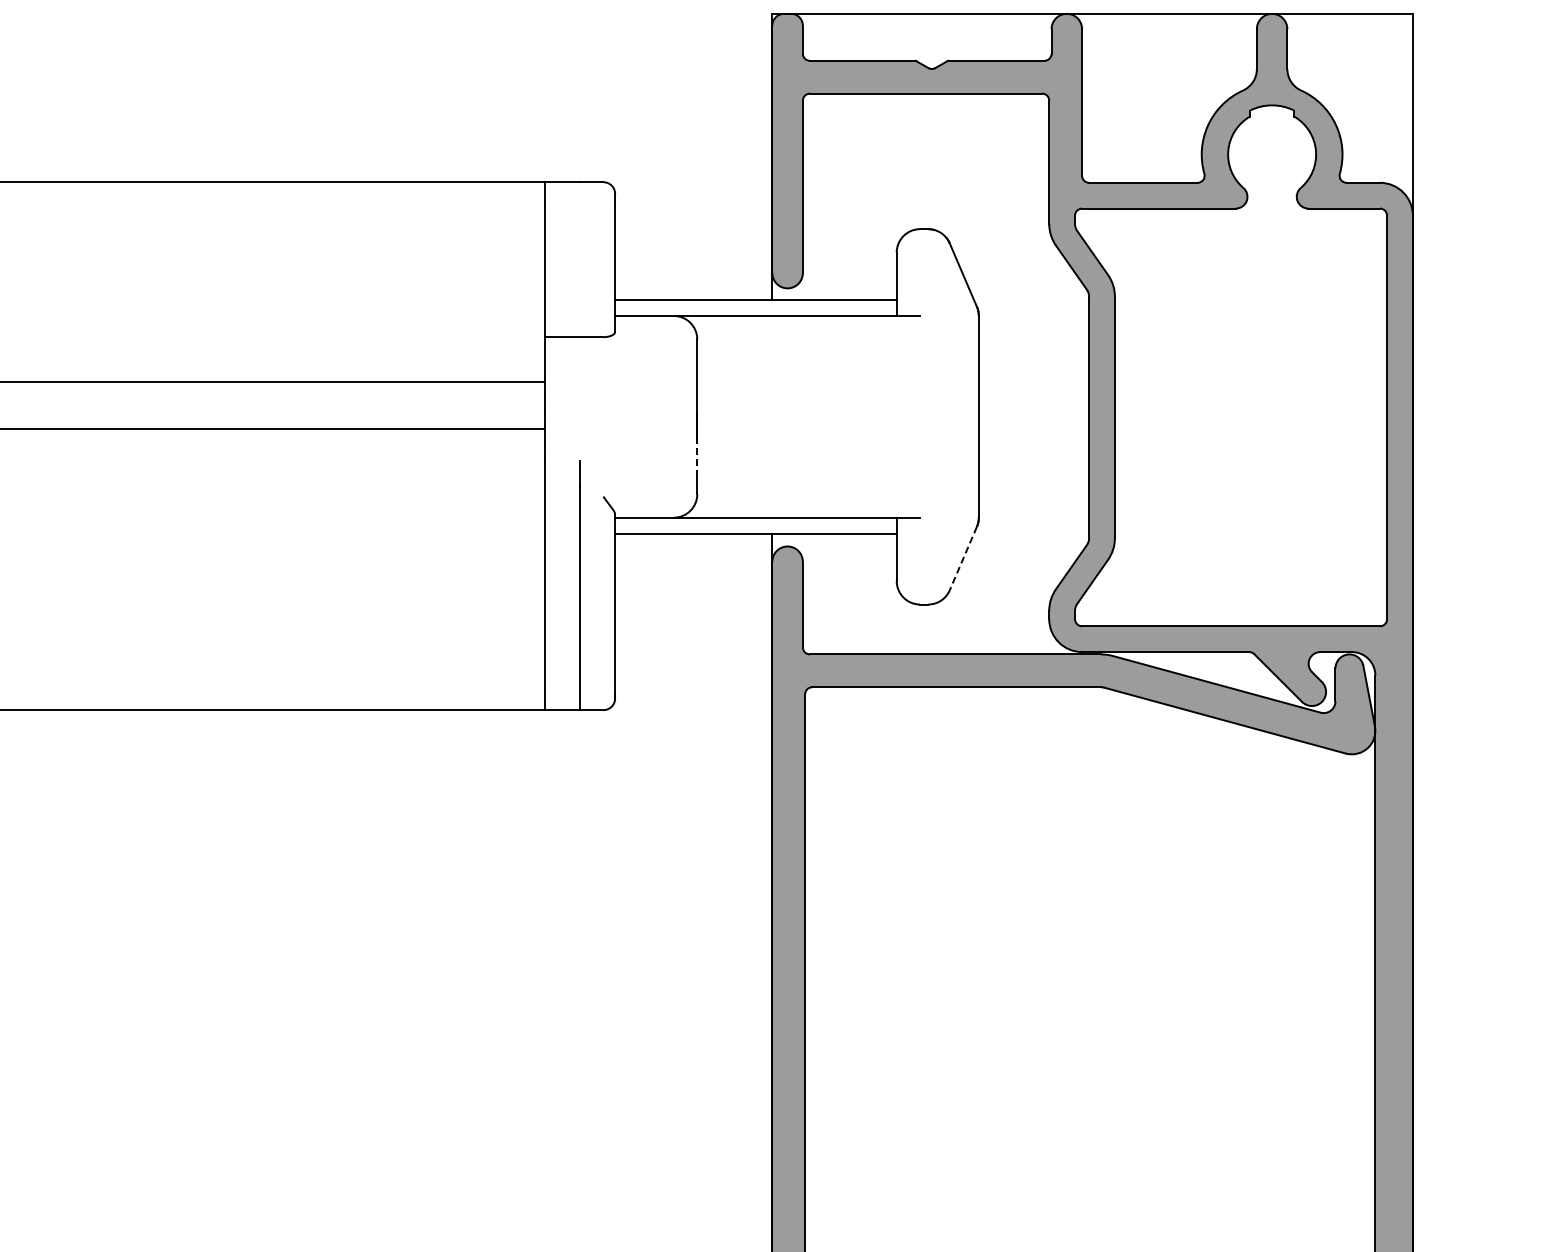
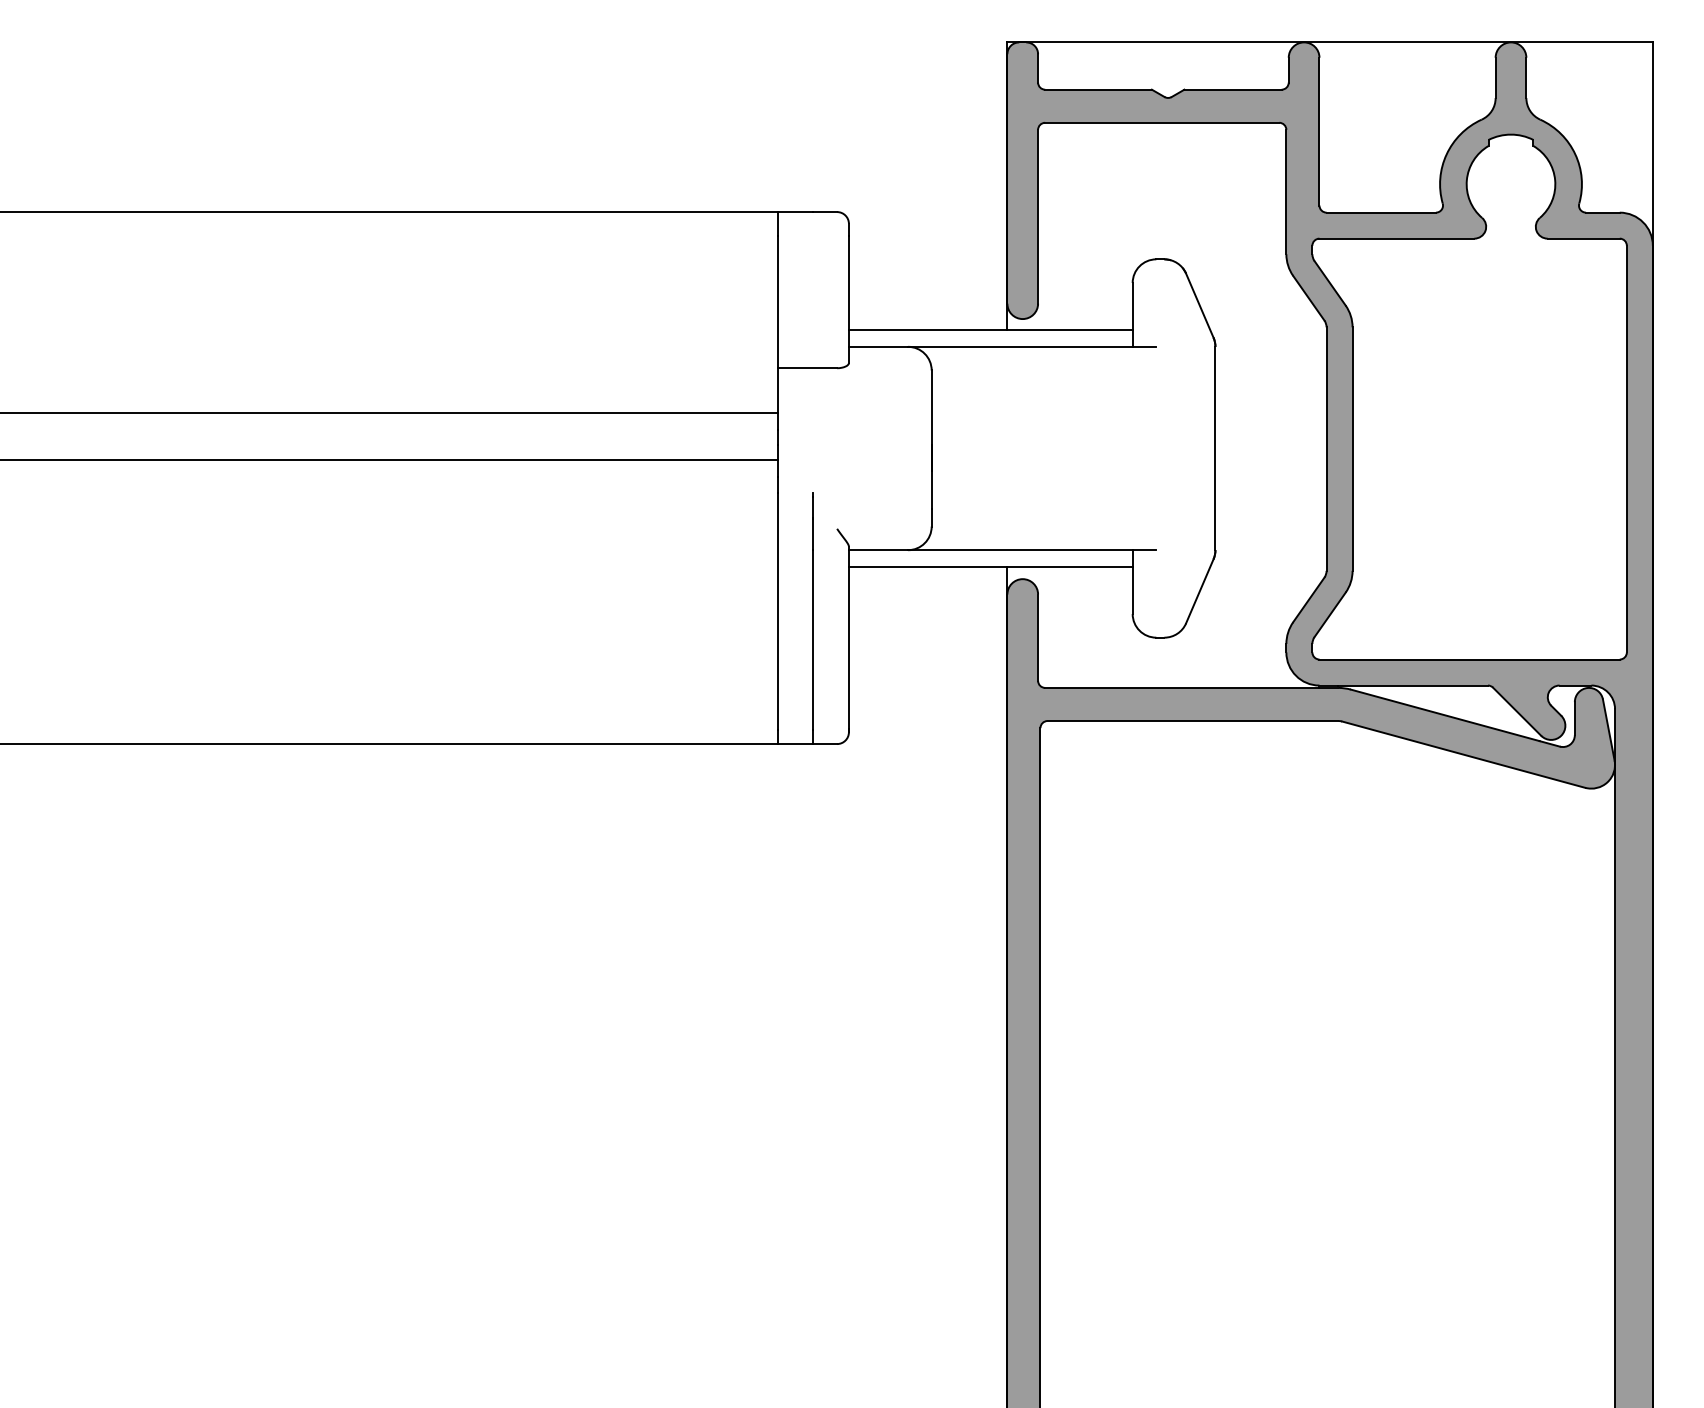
line: (697, 457) -> (931, 489), dashed -> solid
line: (963, 558) -> (1199, 591), dashed -> solid

